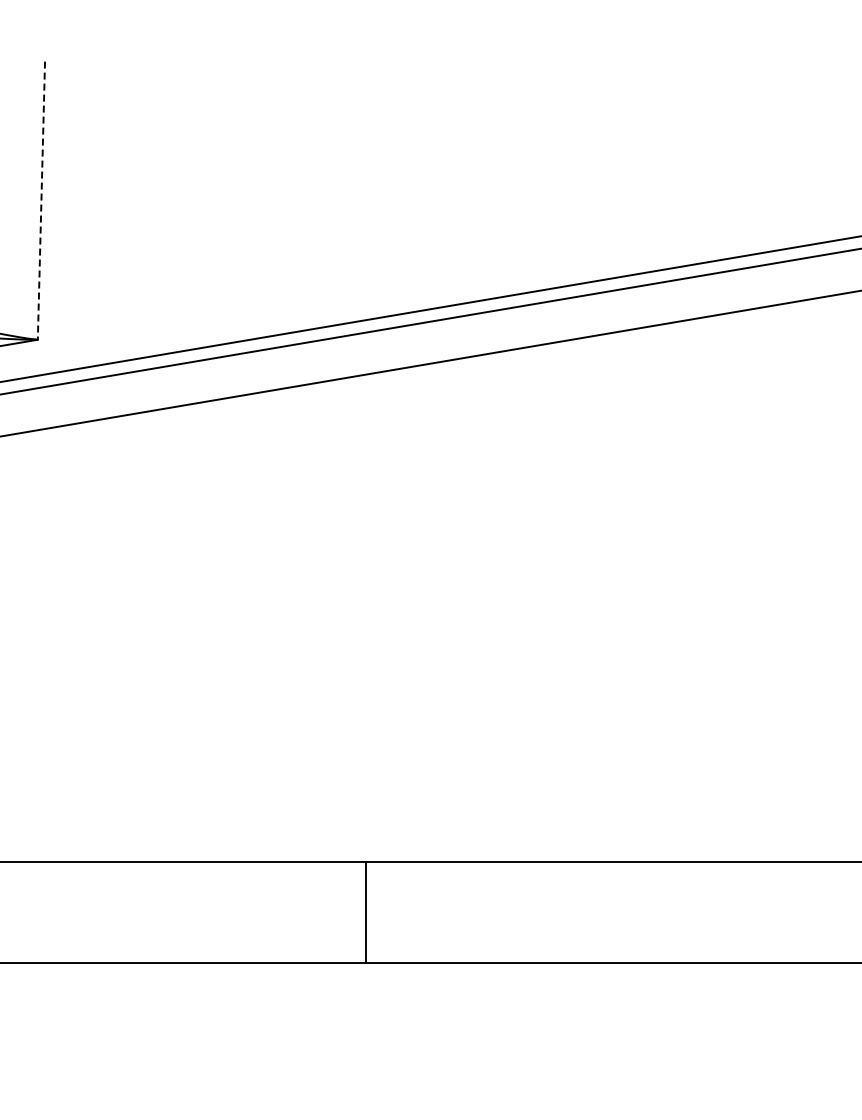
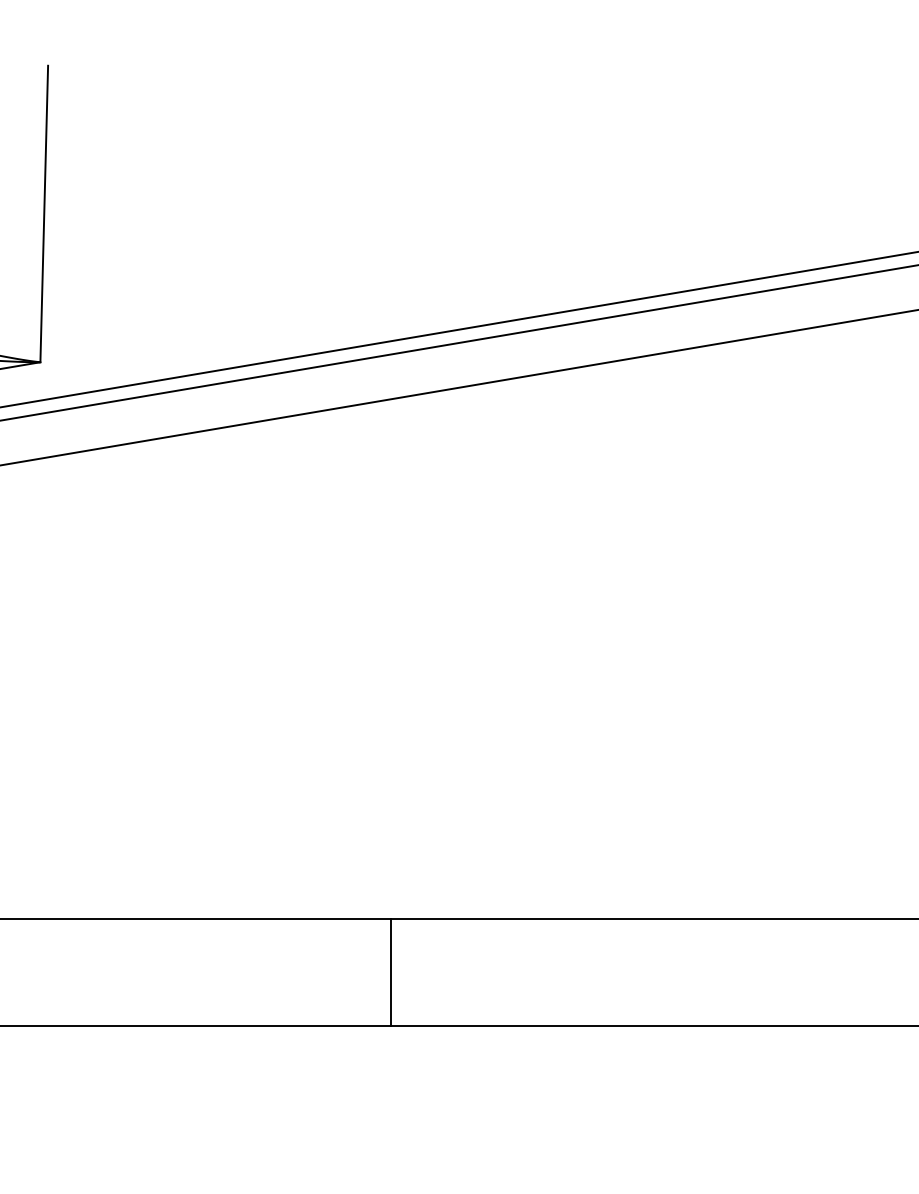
line: (41, 201) -> (44, 214), dashed -> solid

